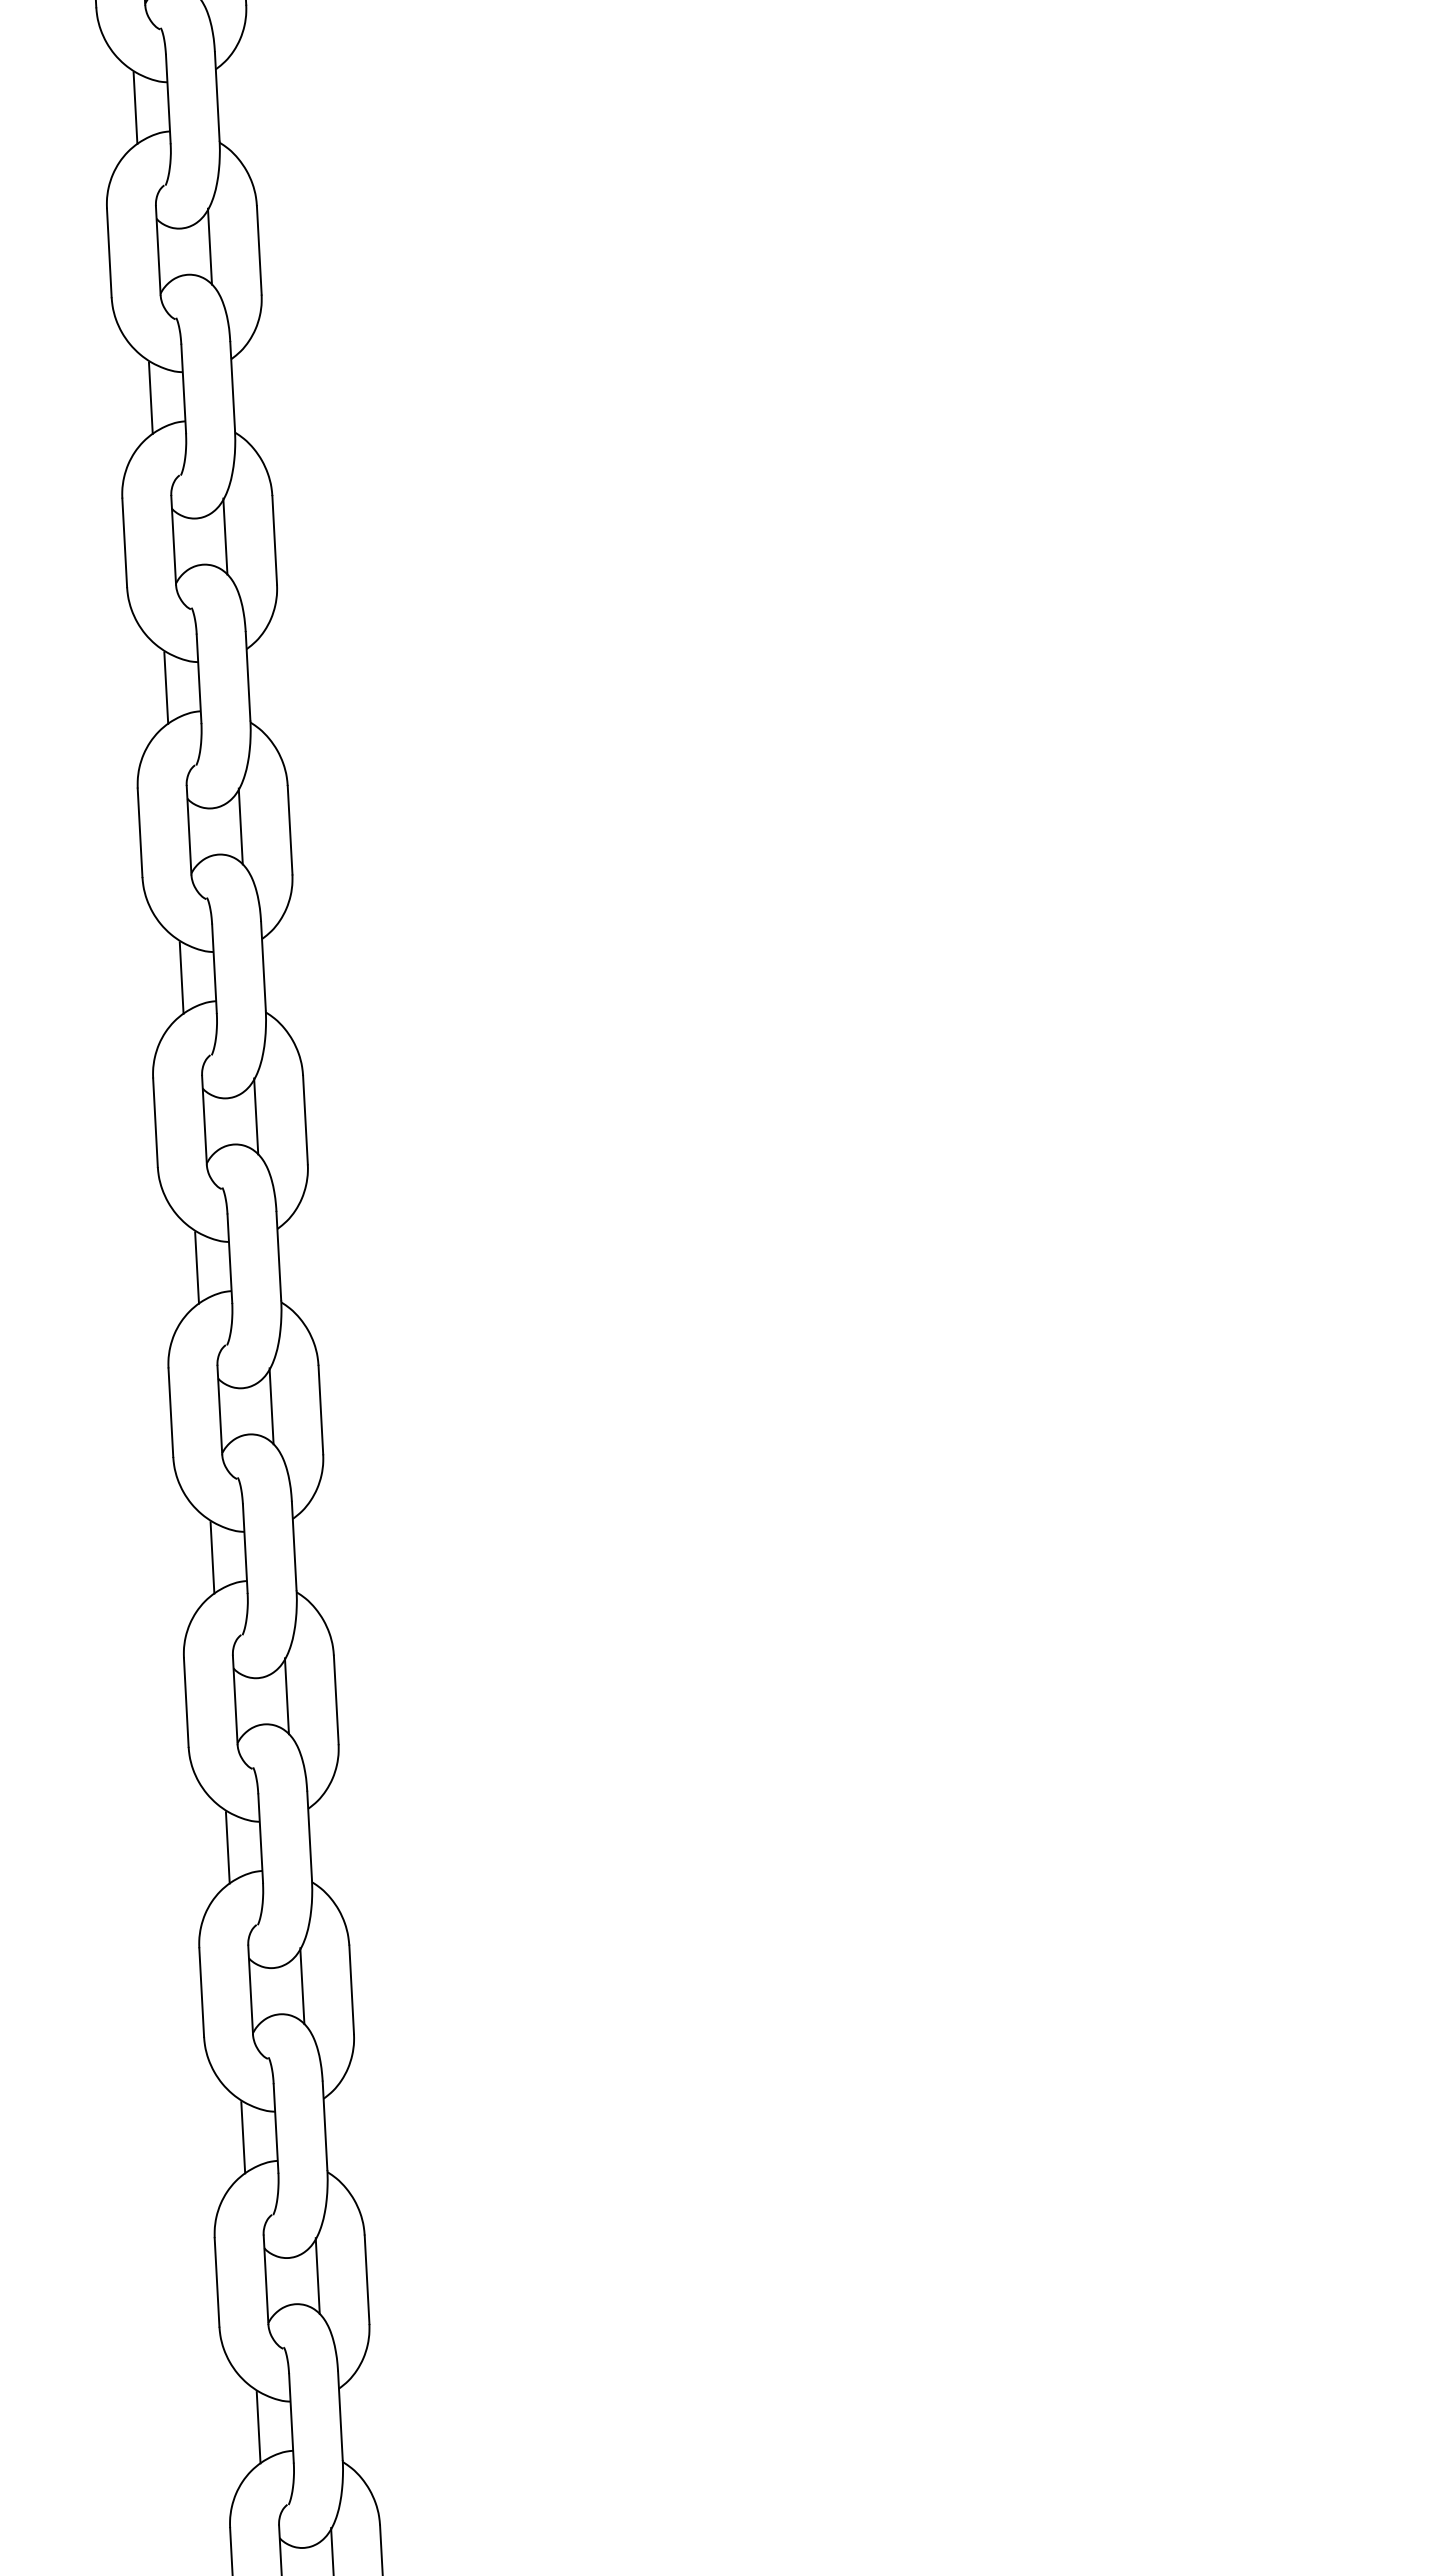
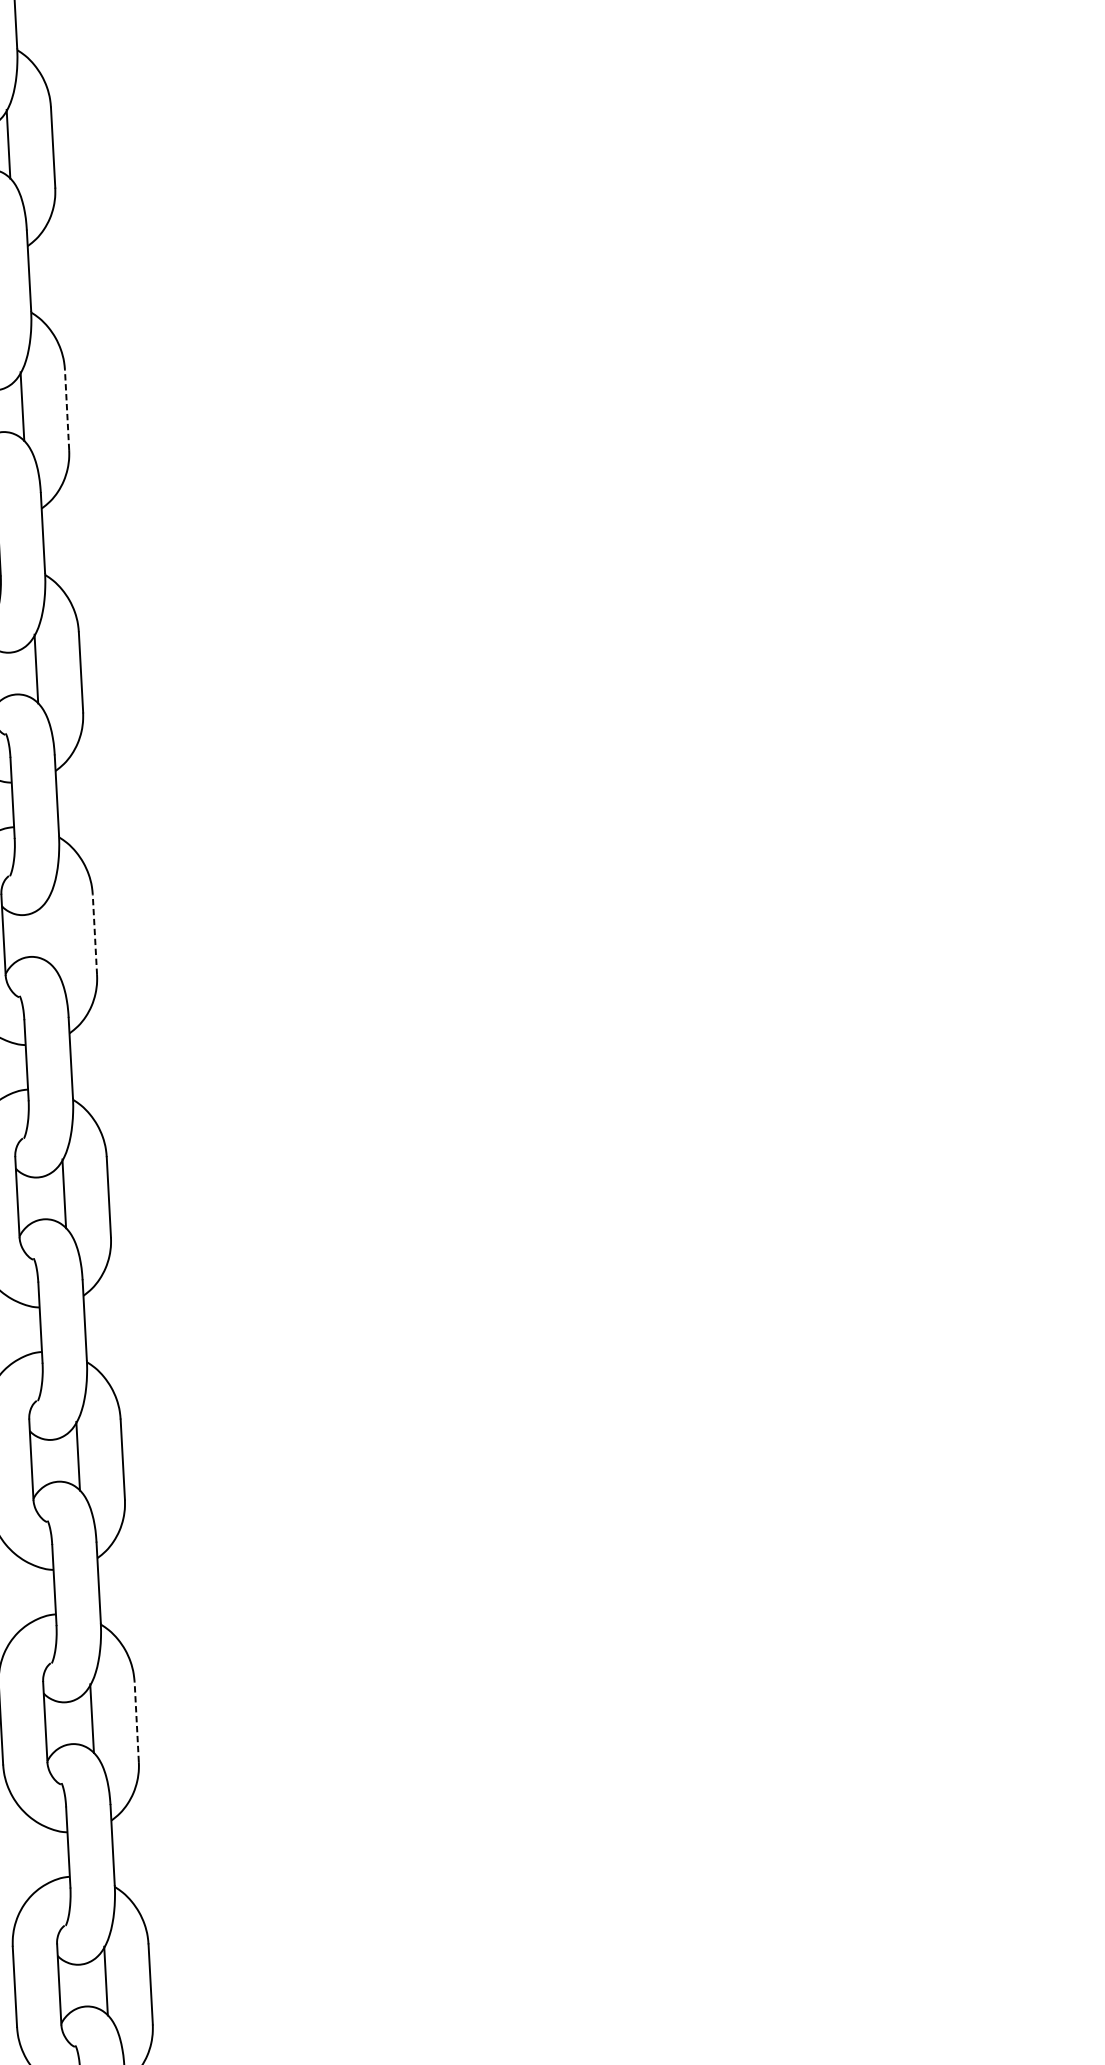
line: (274, 539) -> (66, 409), solid -> dashed
line: (256, 1116) -> (50, 931), removed
line: (305, 1119) -> (94, 934), solid -> dashed
line: (212, 1557) -> (10, 1330), removed
line: (227, 1847) -> (24, 1593), removed
line: (351, 1989) -> (136, 1721), solid -> dashed
line: (243, 2137) -> (38, 1855), removed

